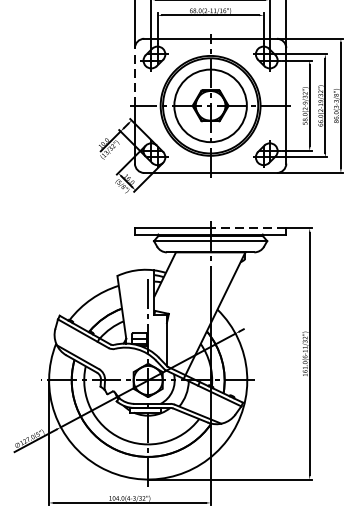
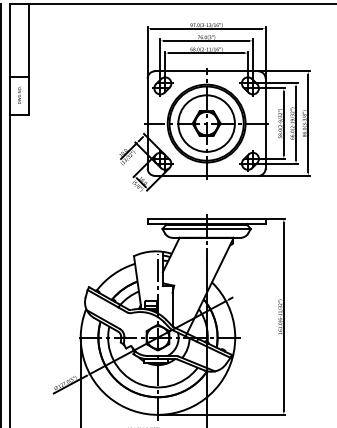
line: (134, 77) -> (147, 101), dashed -> solid
line: (247, 228) -> (235, 219), dashed -> solid

